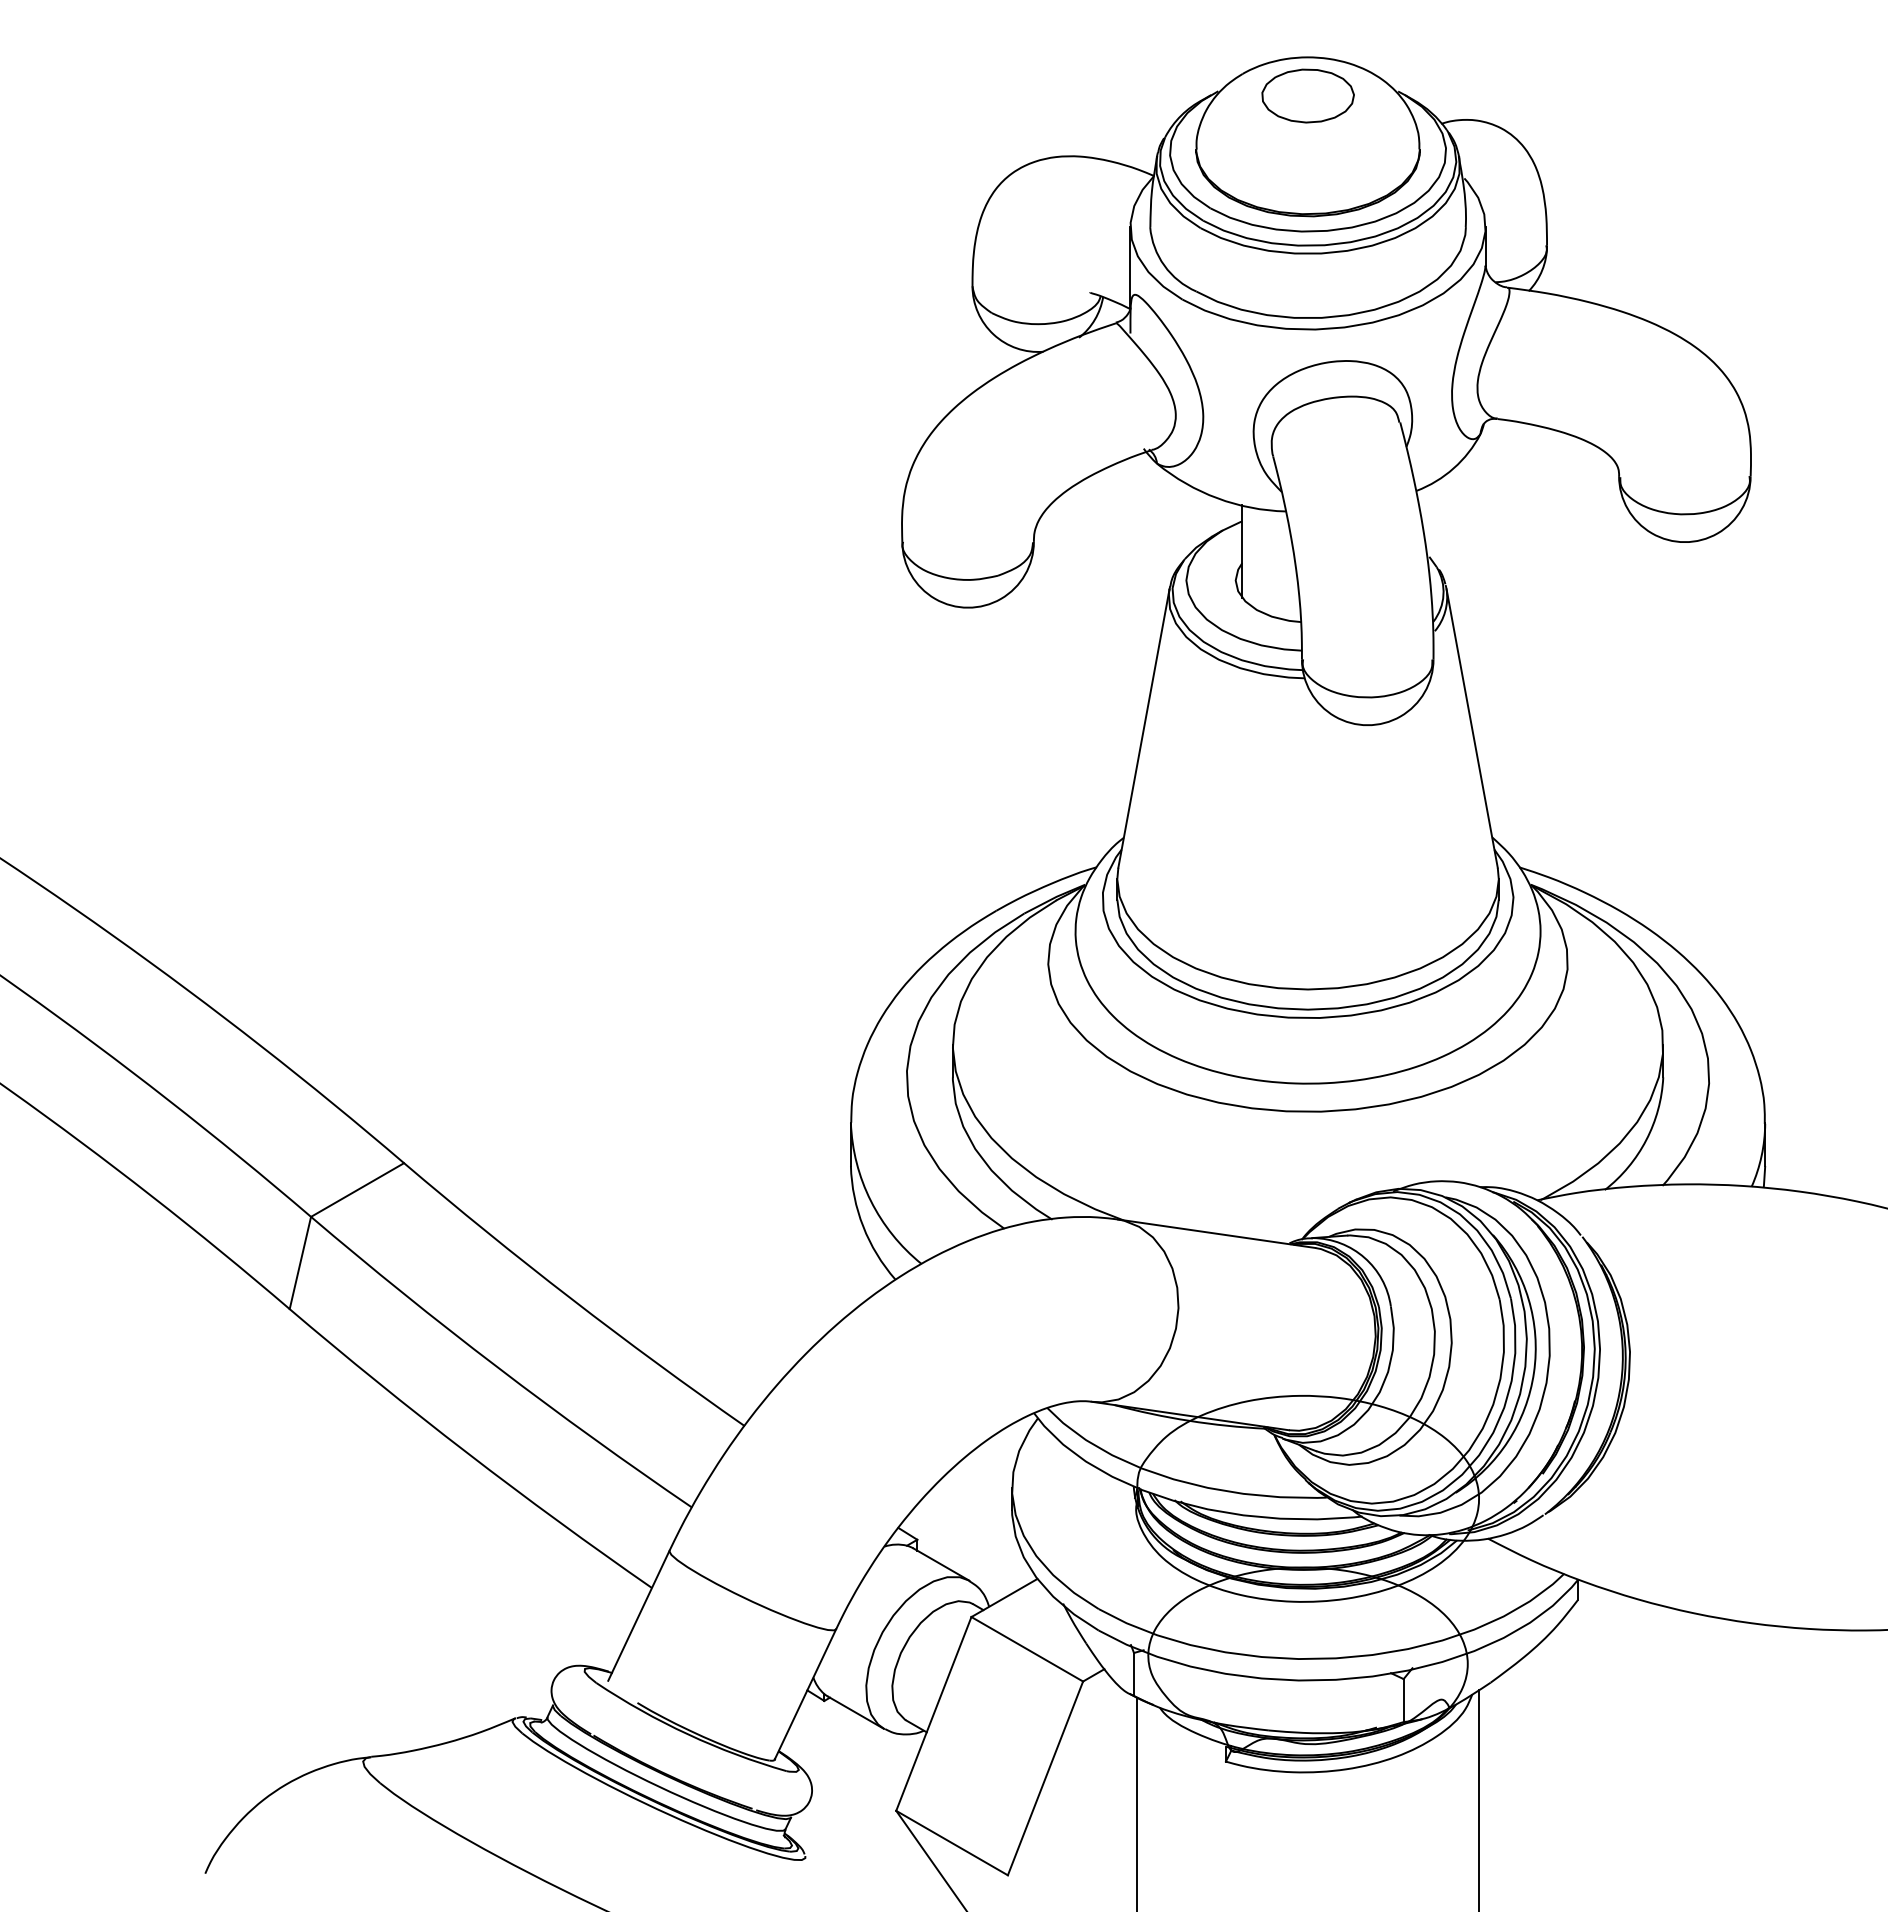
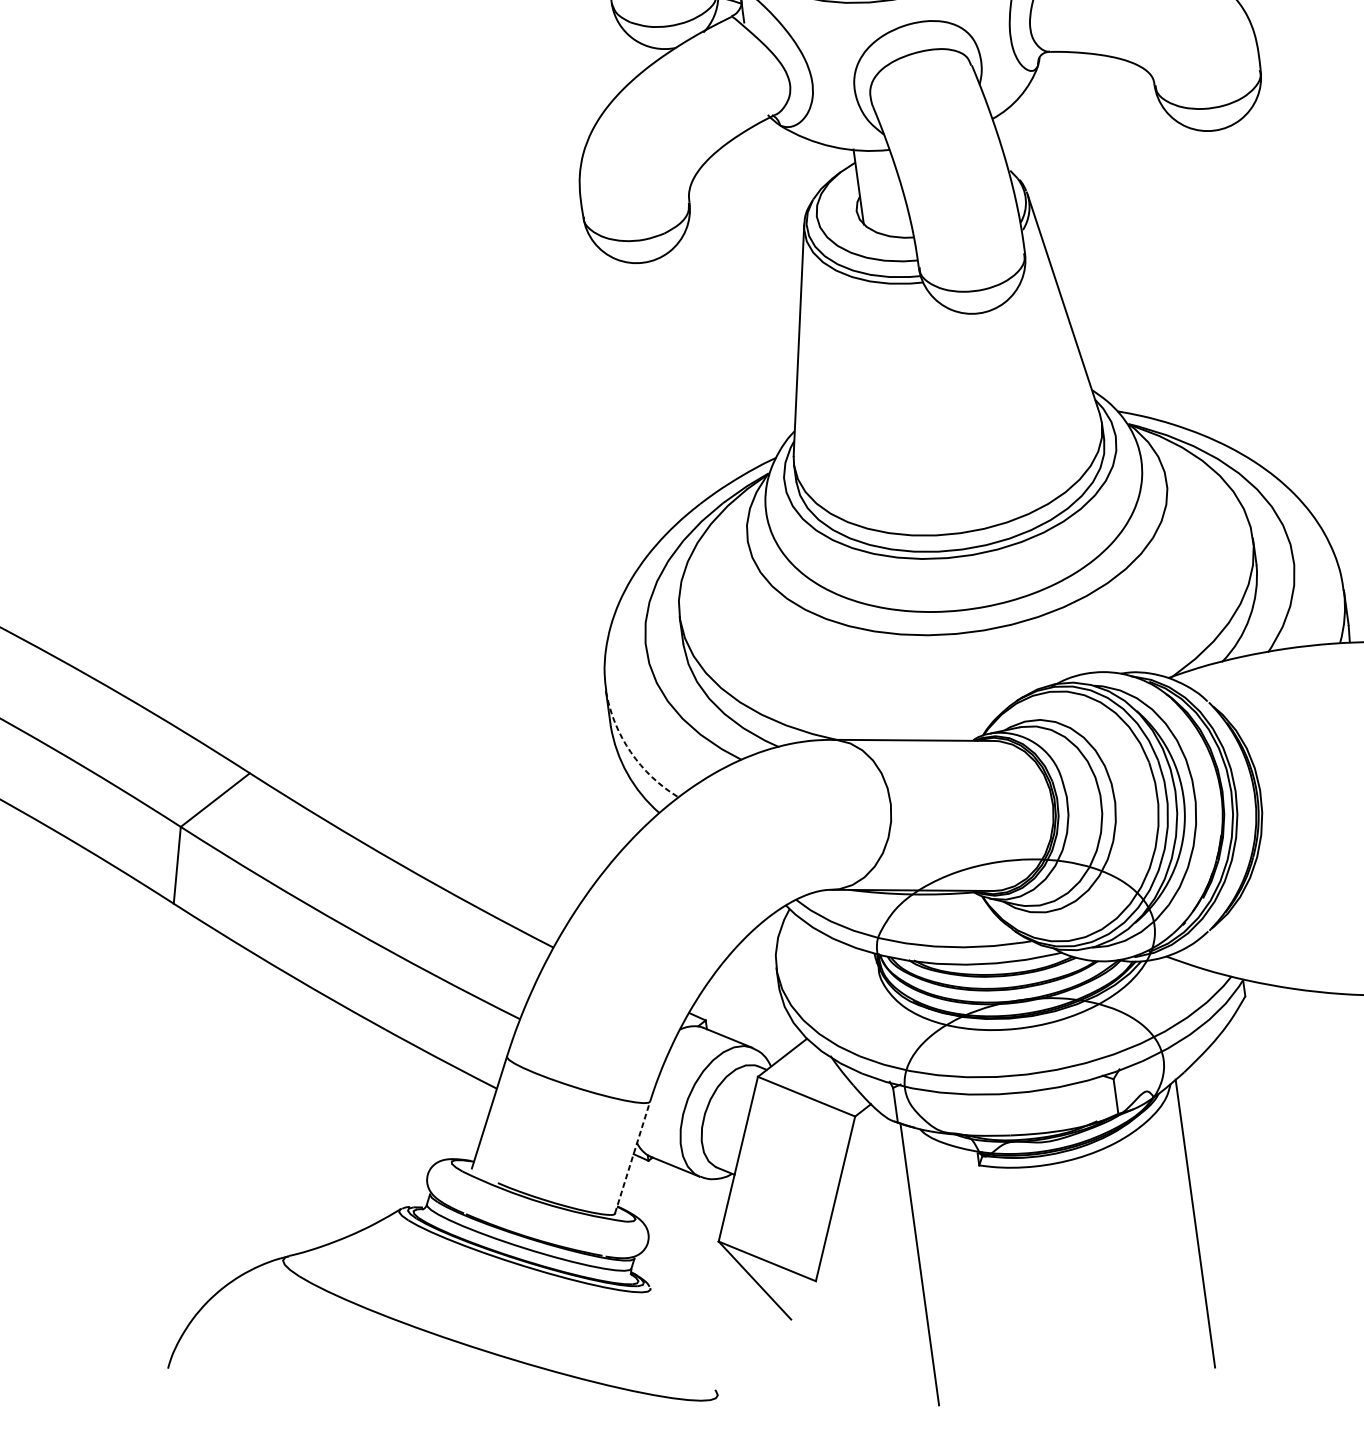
arc: (870, 1200) -> (630, 751), solid -> dashed
line: (805, 1694) -> (632, 1157), solid -> dashed

